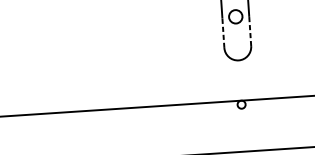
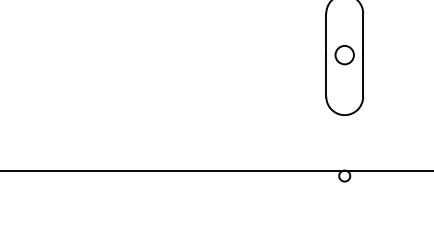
line: (250, 30) -> (363, 75), dashed -> solid
line: (223, 32) -> (326, 75), dashed -> solid

